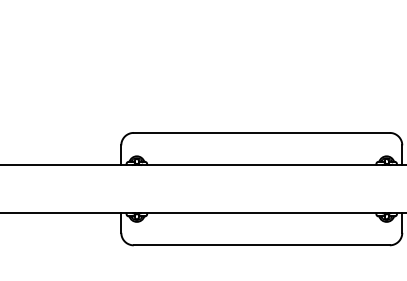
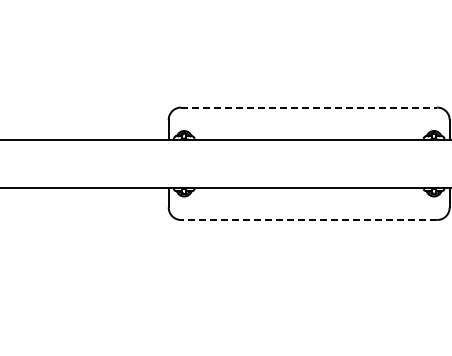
line: (262, 132) -> (309, 107), solid -> dashed
line: (261, 244) -> (308, 219), solid -> dashed

